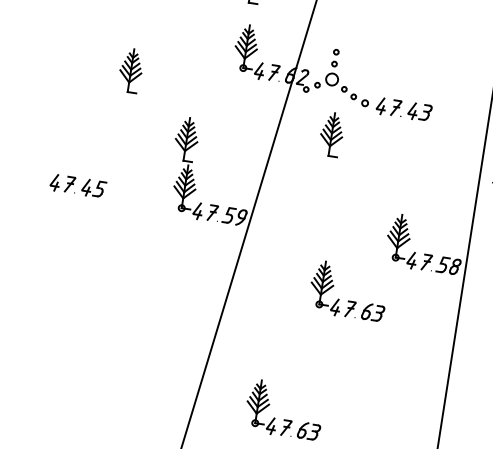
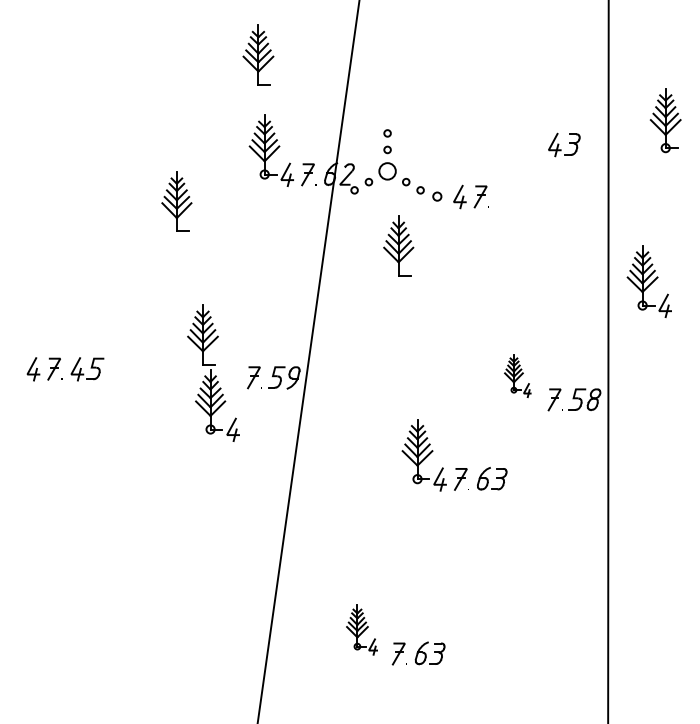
part: (130, 70) -> (176, 201), moved
part: (419, 111) -> (564, 144), moved
part: (190, 167) -> (213, 372), moved
part: (402, 240) -> (517, 375), size x0.6
part: (262, 406) -> (361, 629), size x0.7

